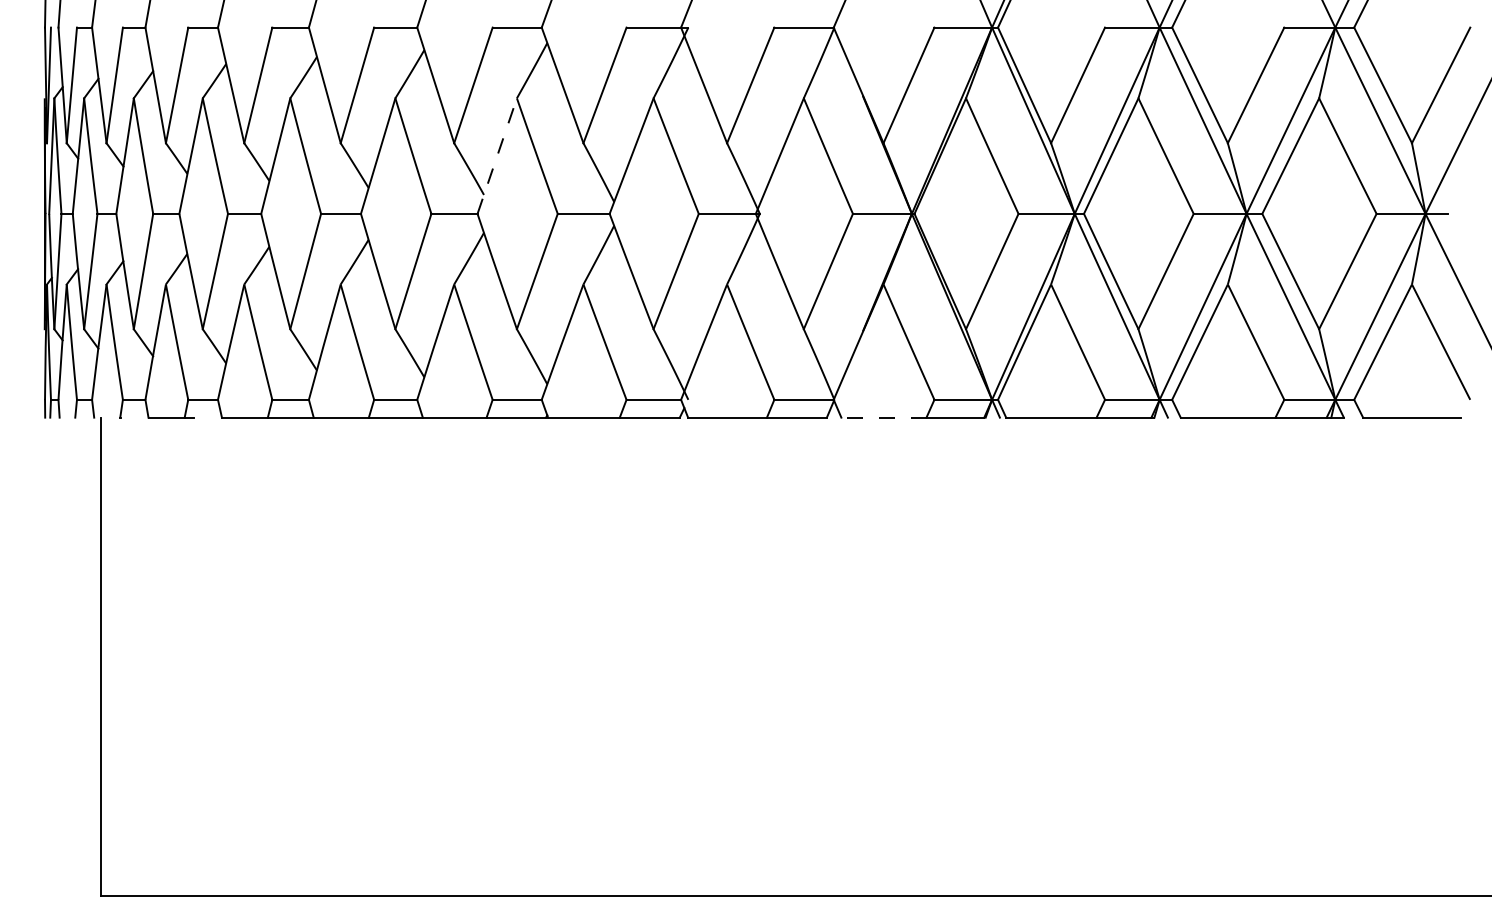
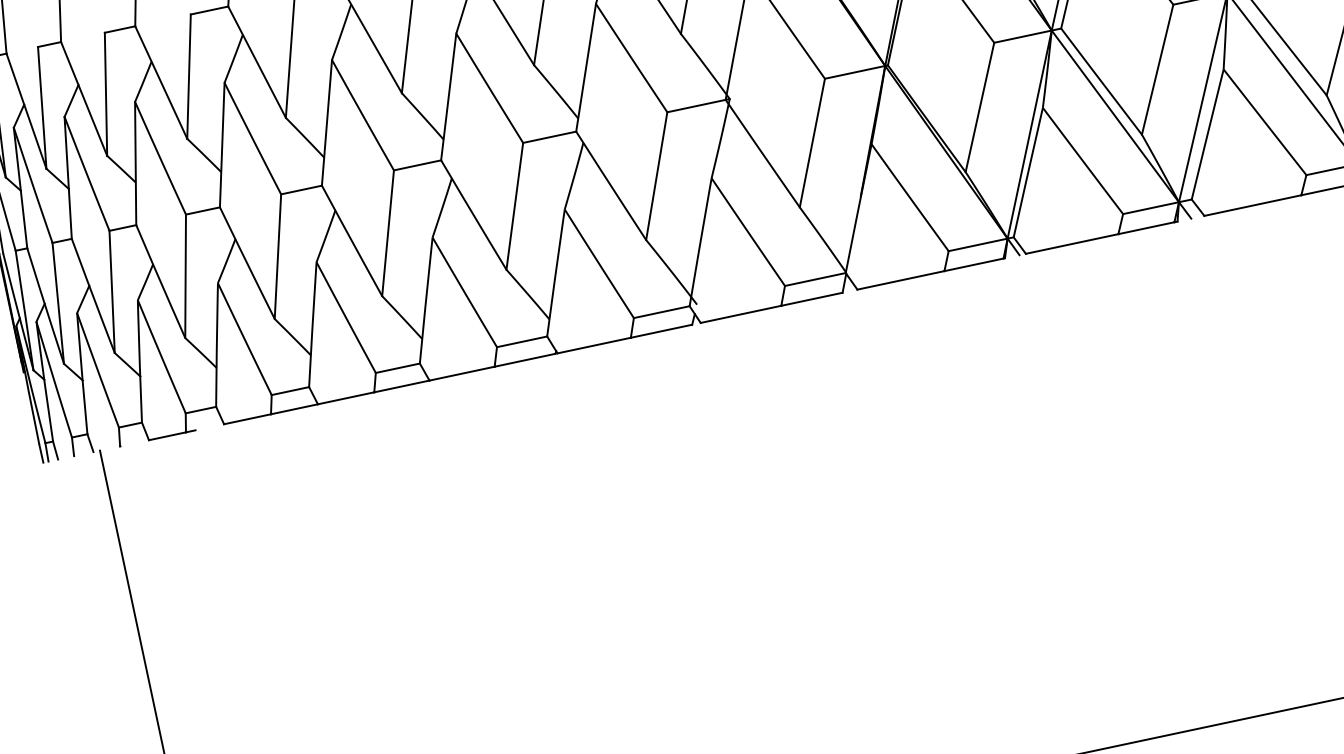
line: (497, 155) -> (448, 96), dashed -> solid
line: (883, 417) -> (900, 280), dashed -> solid

